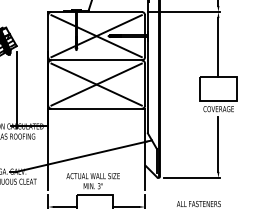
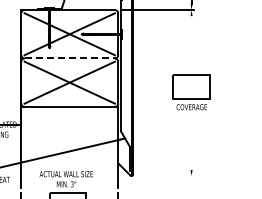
line: (218, 47) -> (191, 45), removed
line: (97, 60) -> (70, 58), solid -> dashed
line: (218, 144) -> (191, 142), removed
line: (192, 177) -> (165, 175), removed

